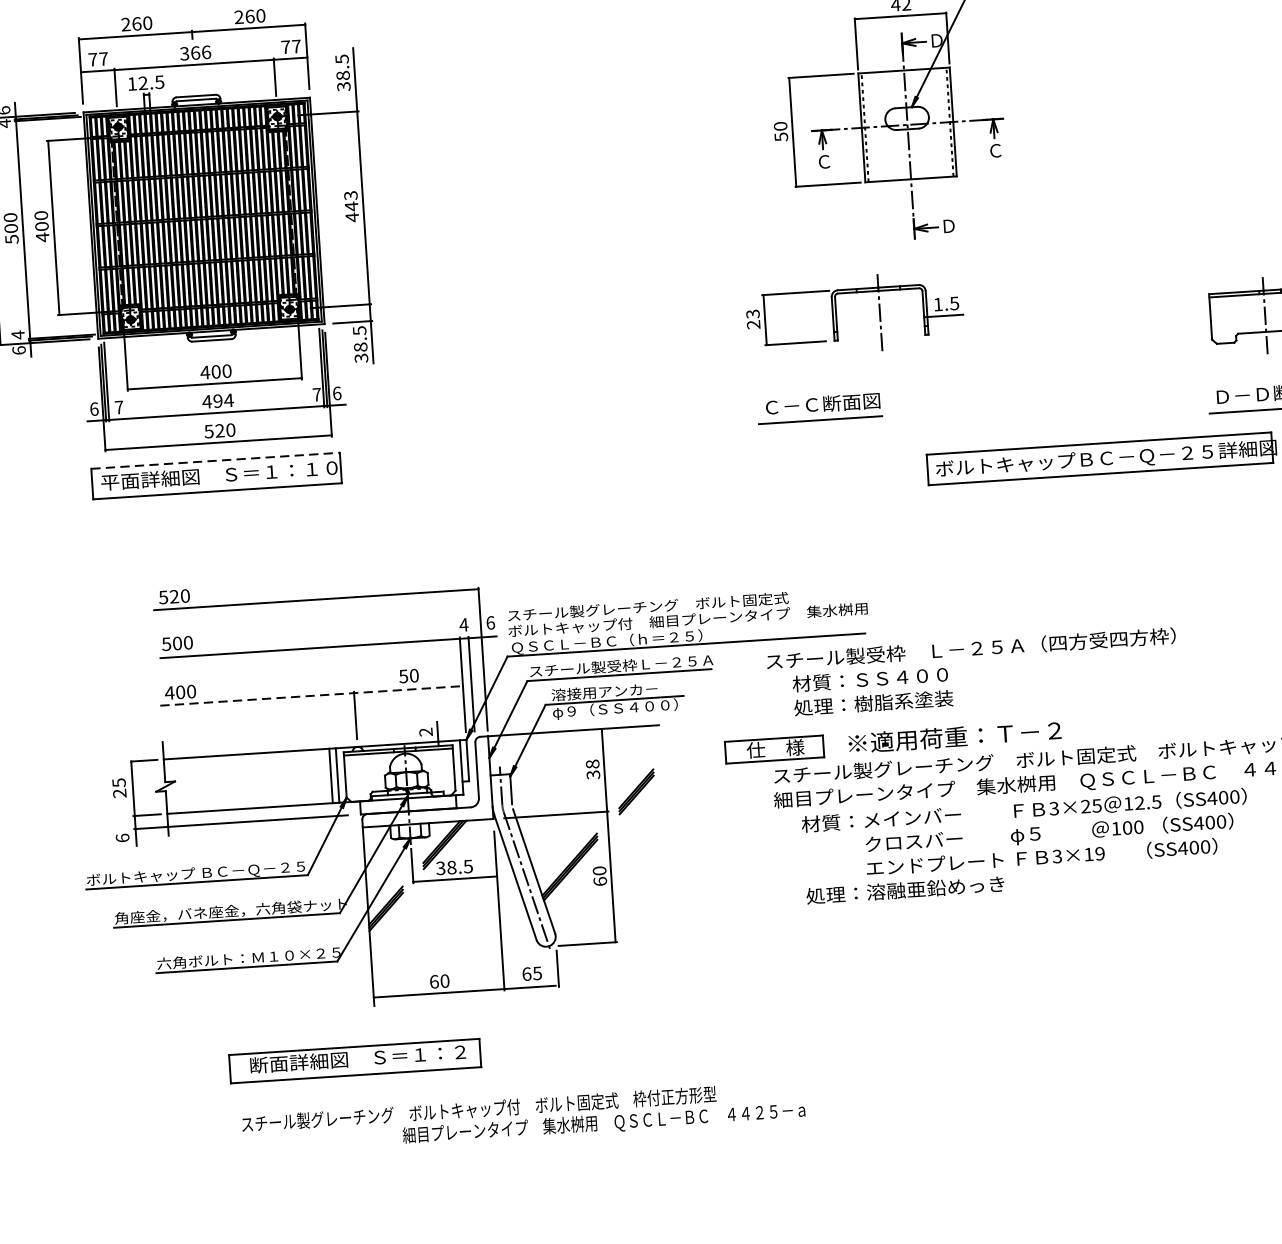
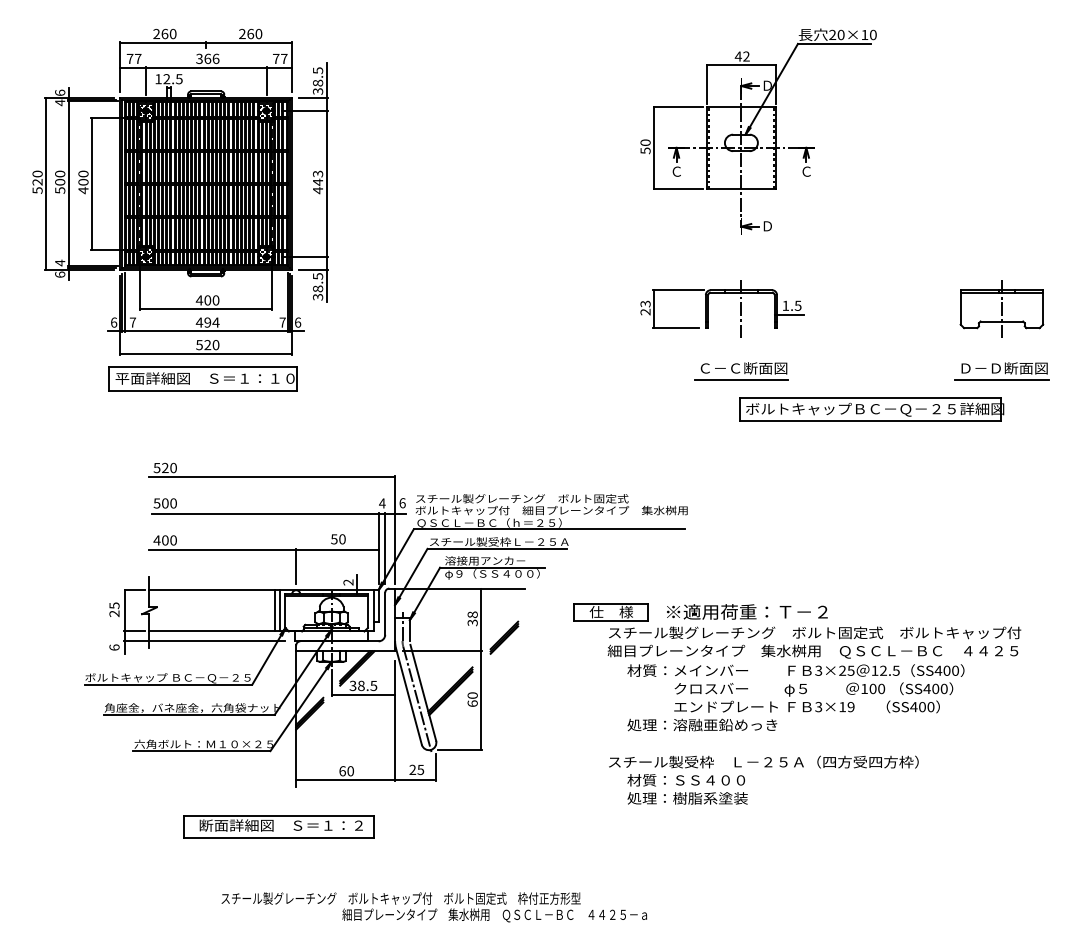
line: (337, 96) -> (312, 98), added
part: (836, 314) -> (708, 308), moved
part: (819, 408) -> (741, 371), moved
line: (216, 460) -> (203, 367), dashed -> solid
text: (972, 671) -> (763, 779), moved
line: (312, 695) -> (264, 549), dashed -> solid
text: (526, 973) -> (412, 769), 65 -> 25
text: (522, 1118) -> (433, 907), moved

